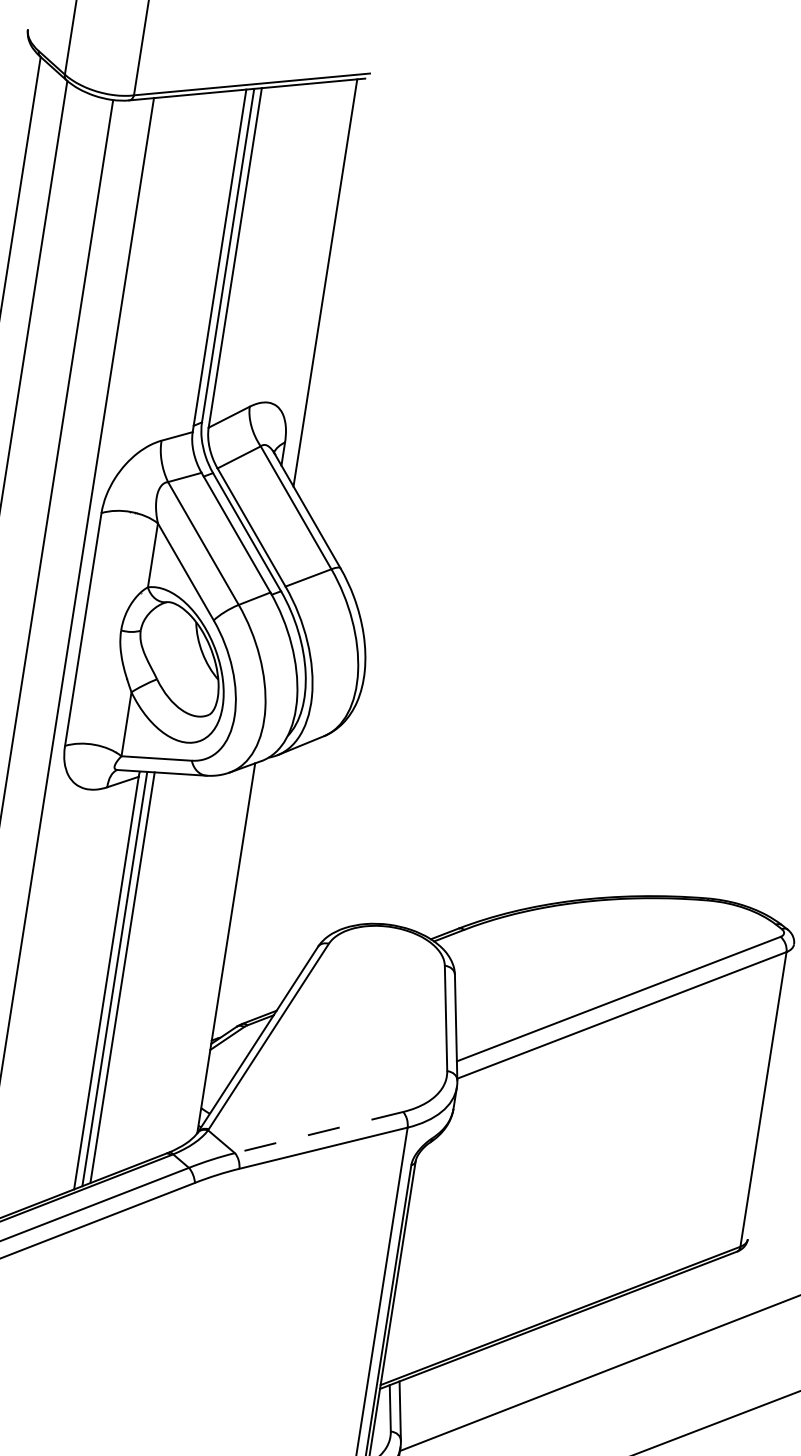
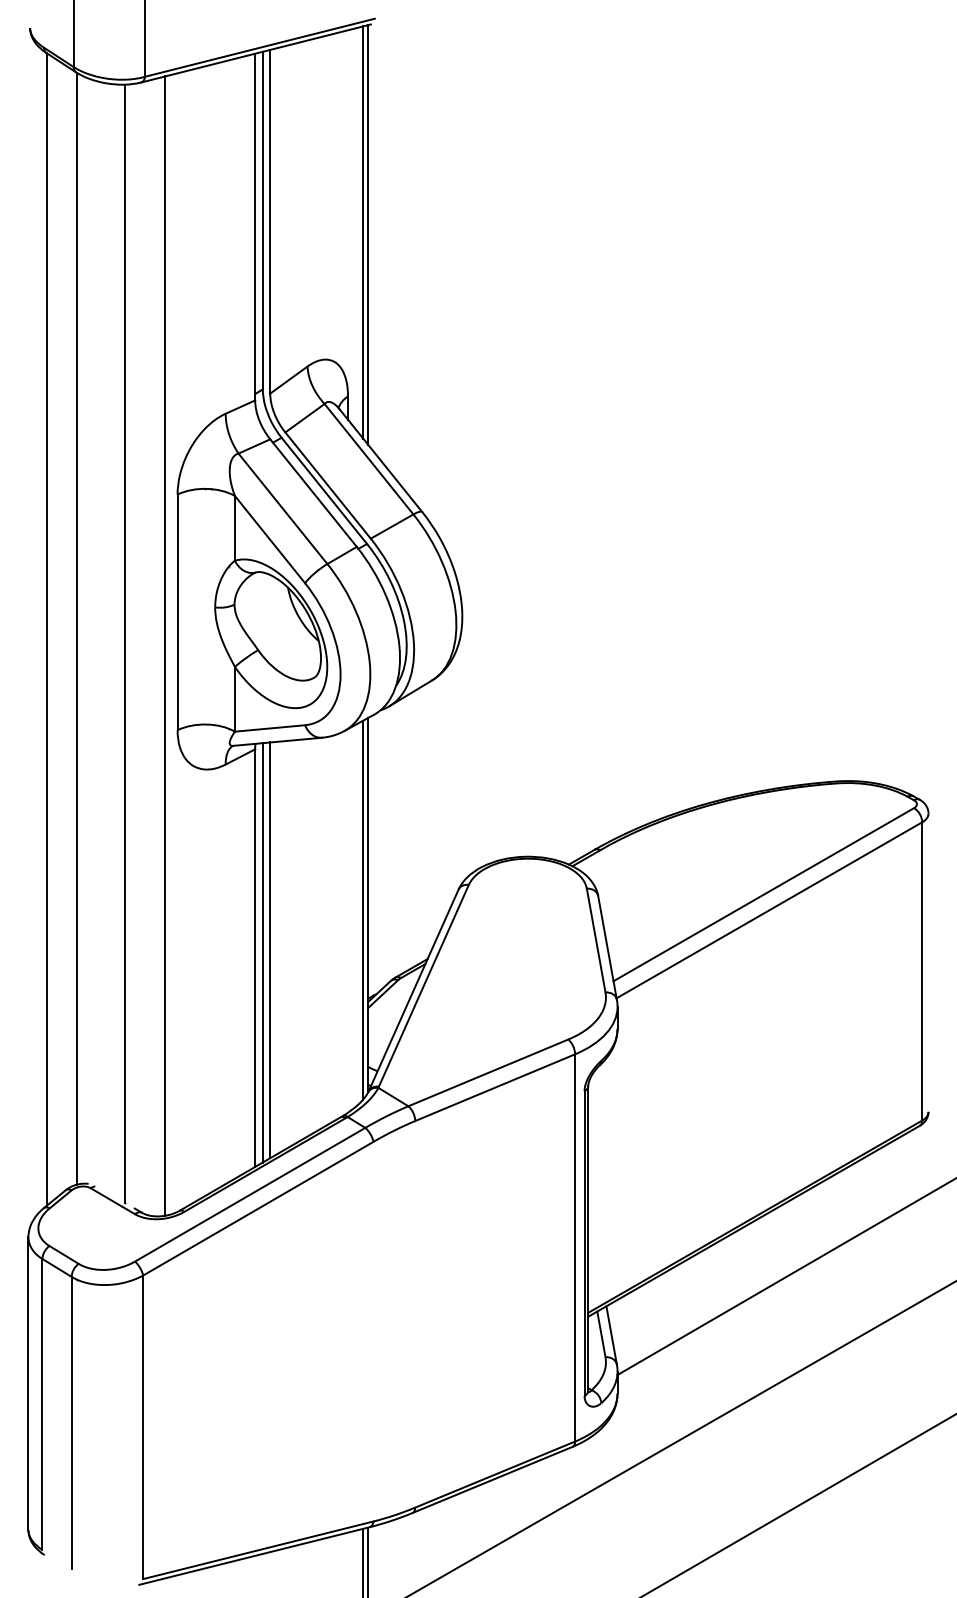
line: (330, 285) -> (368, 234), added
line: (220, 951) -> (363, 909), added
line: (319, 1132) -> (488, 1072), dashed -> solid

